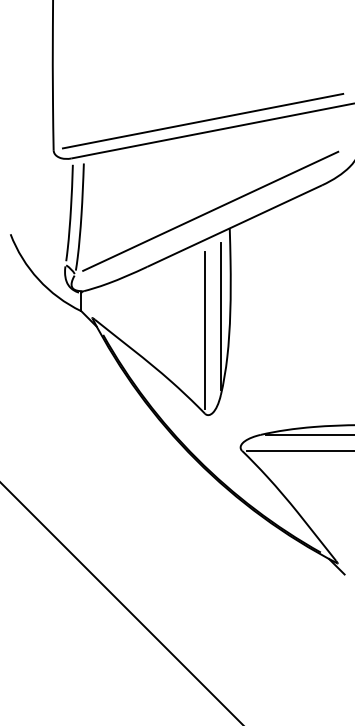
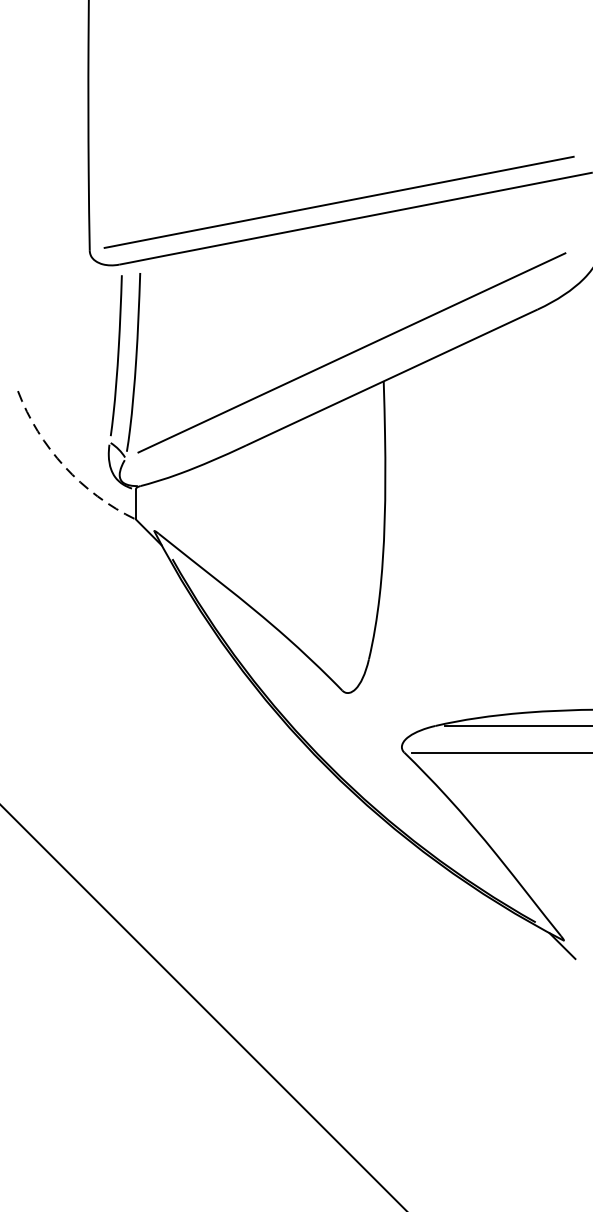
arc: (38, 279) -> (64, 466), solid -> dashed
line: (220, 315) -> (368, 526), removed
line: (204, 329) -> (341, 550), removed

